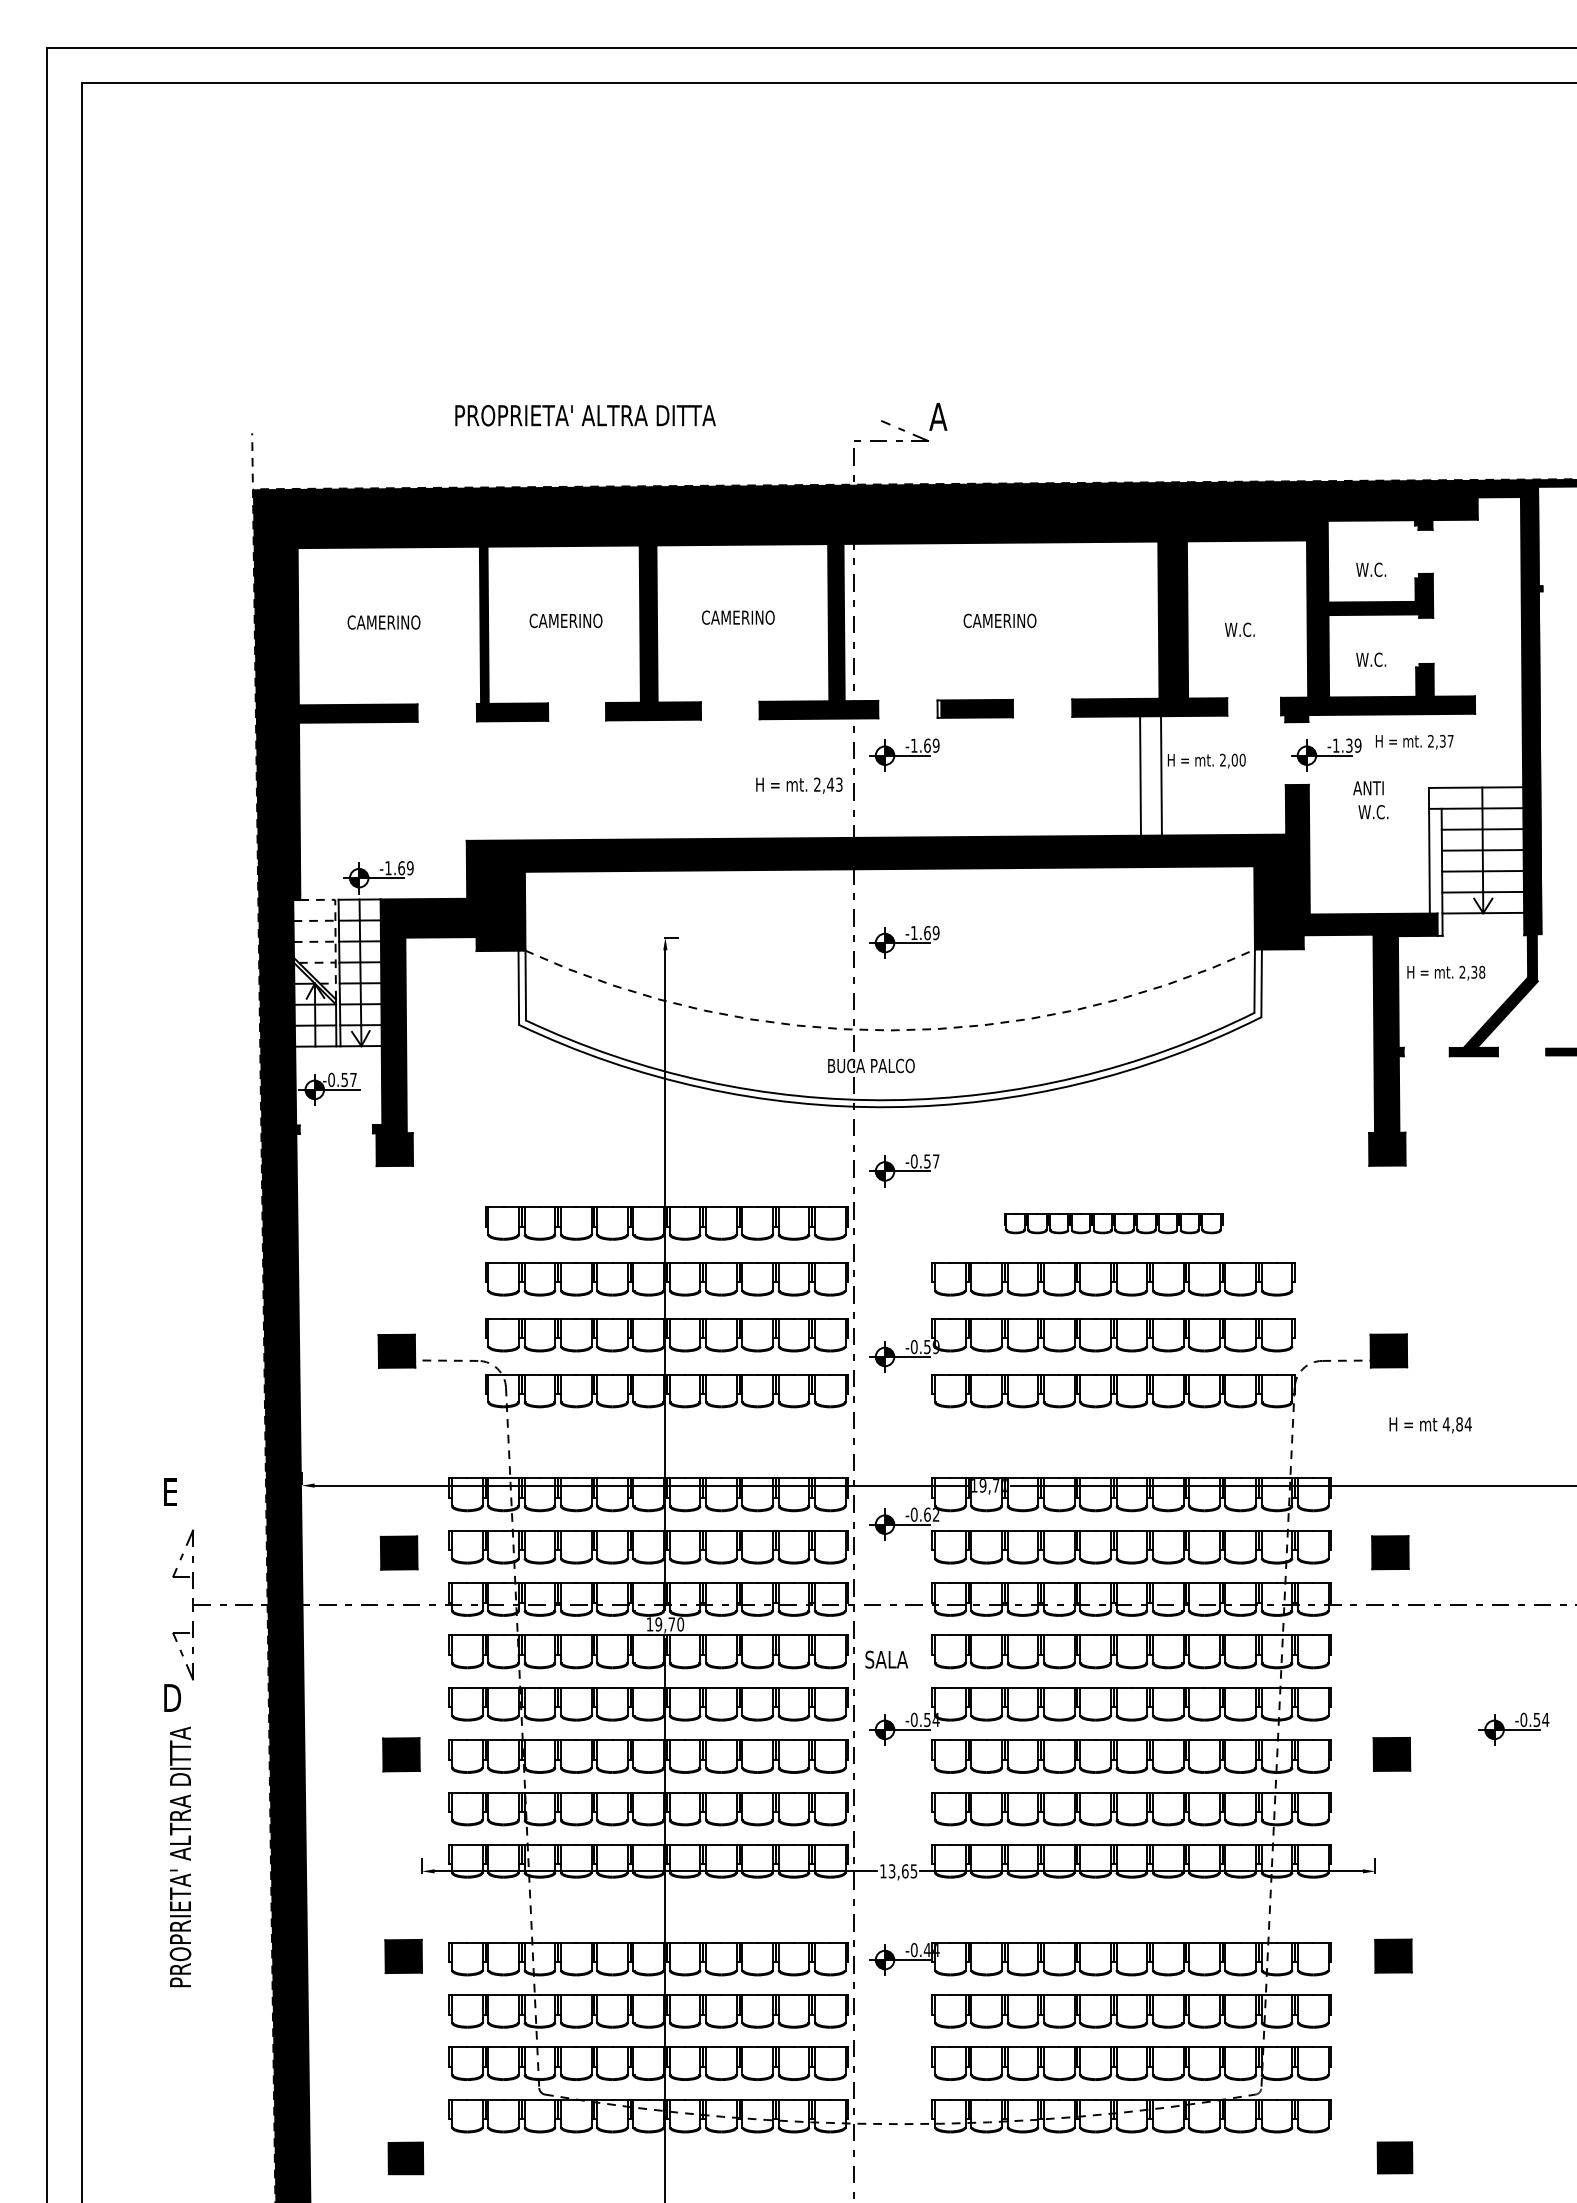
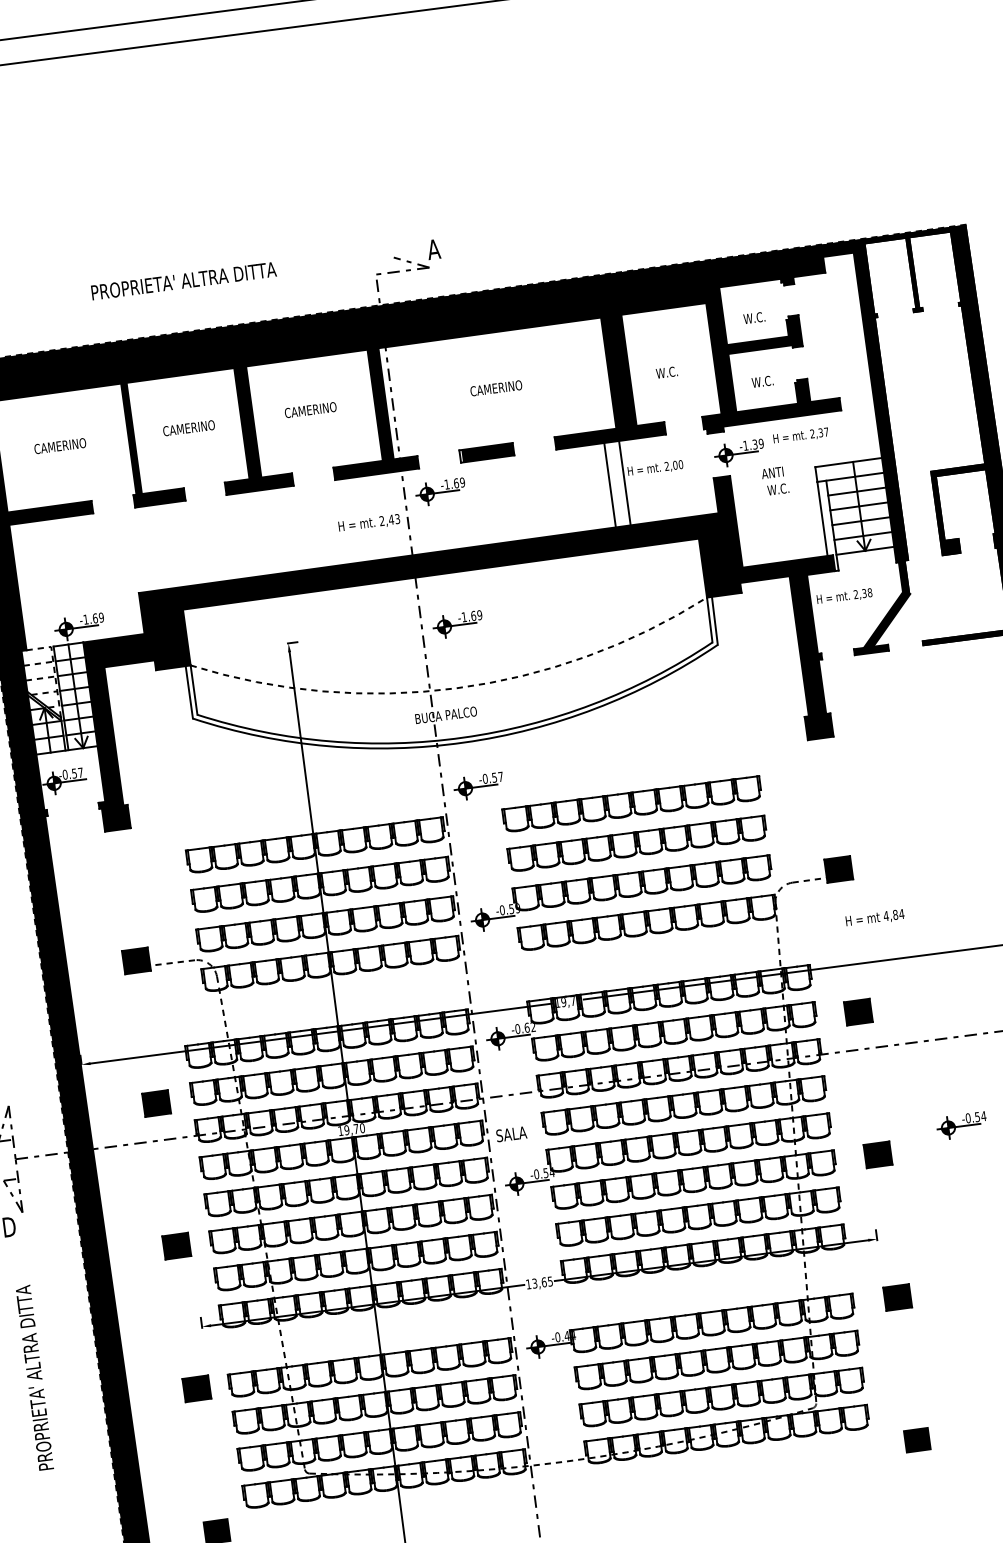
part: (1113, 1223) -> (632, 804), size x1.67
text: (180, 1856) -> (34, 1377), moved

